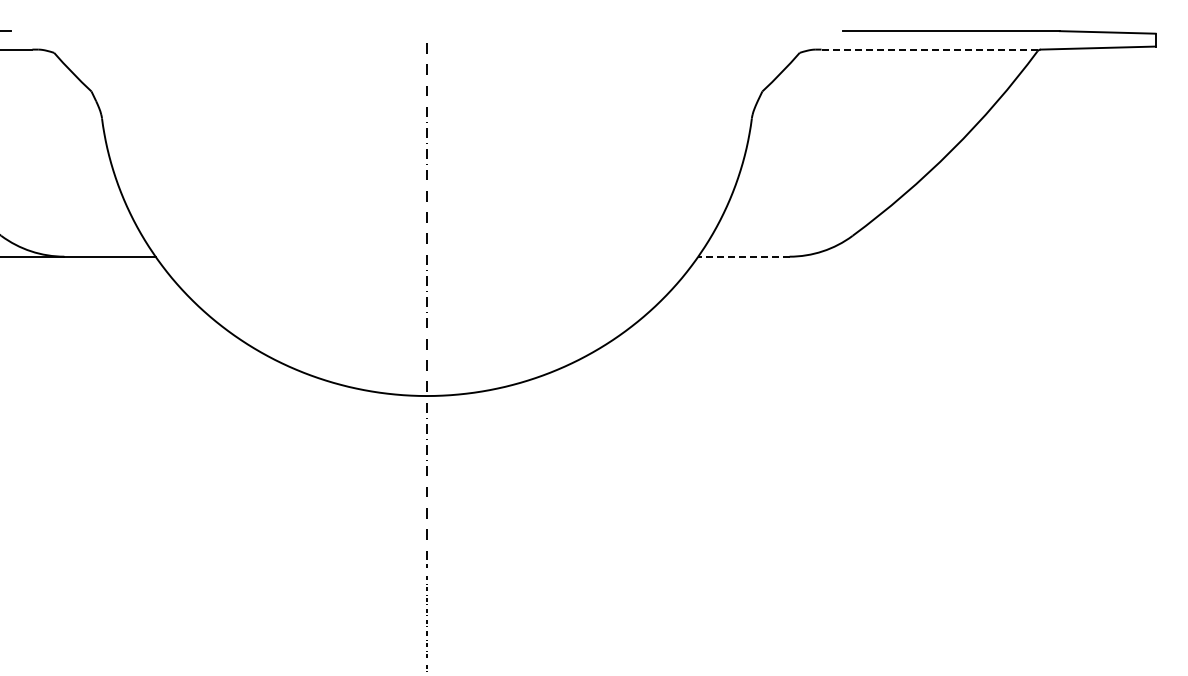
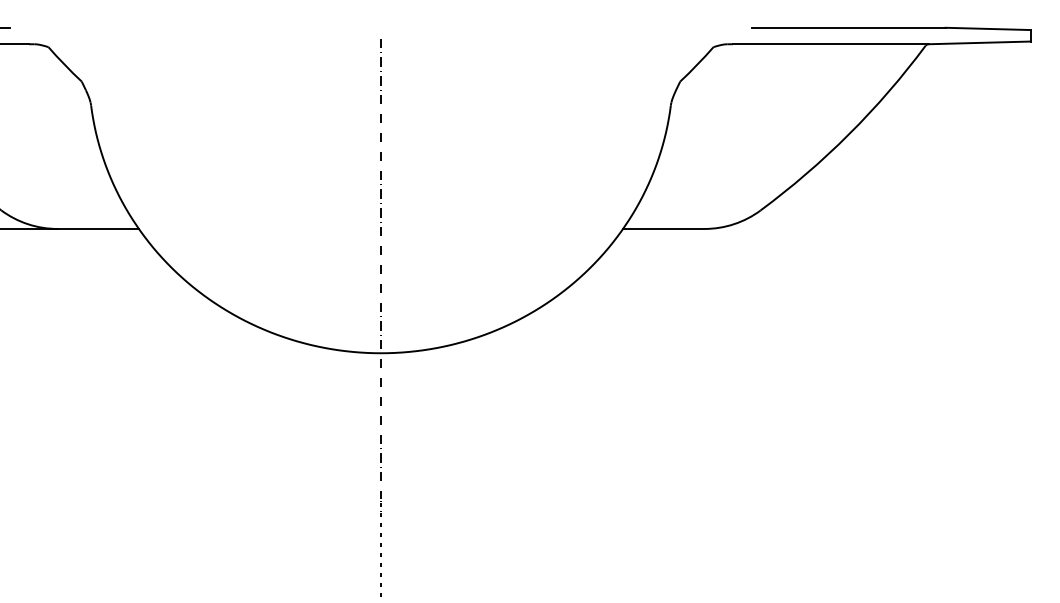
line: (931, 49) -> (831, 44), dashed -> solid
line: (743, 256) -> (663, 228), dashed -> solid

